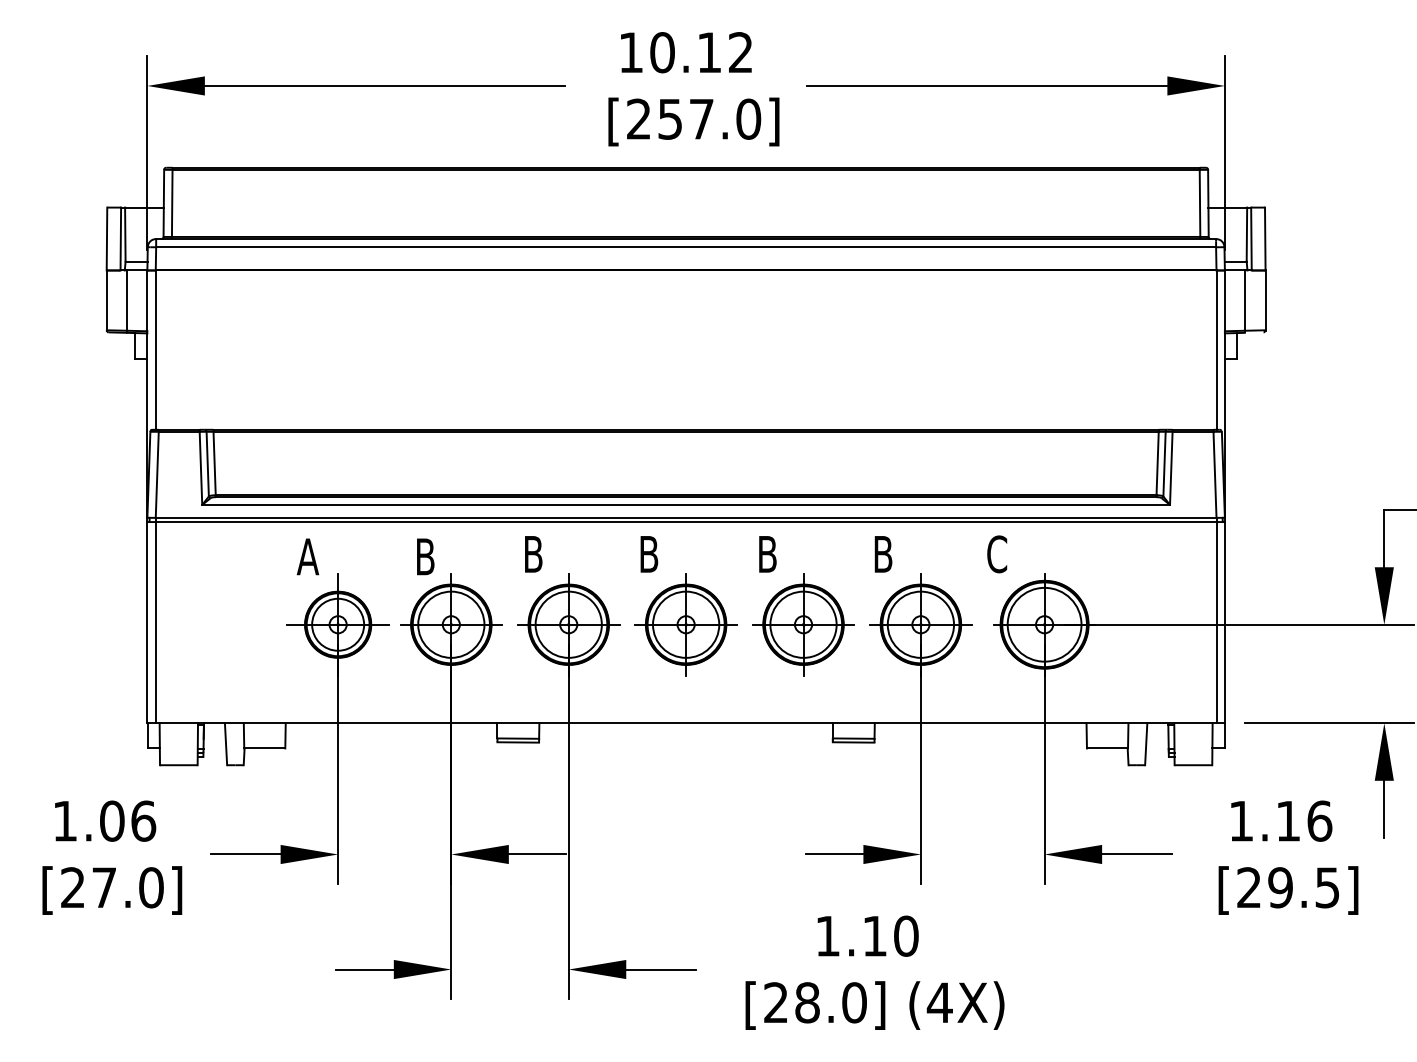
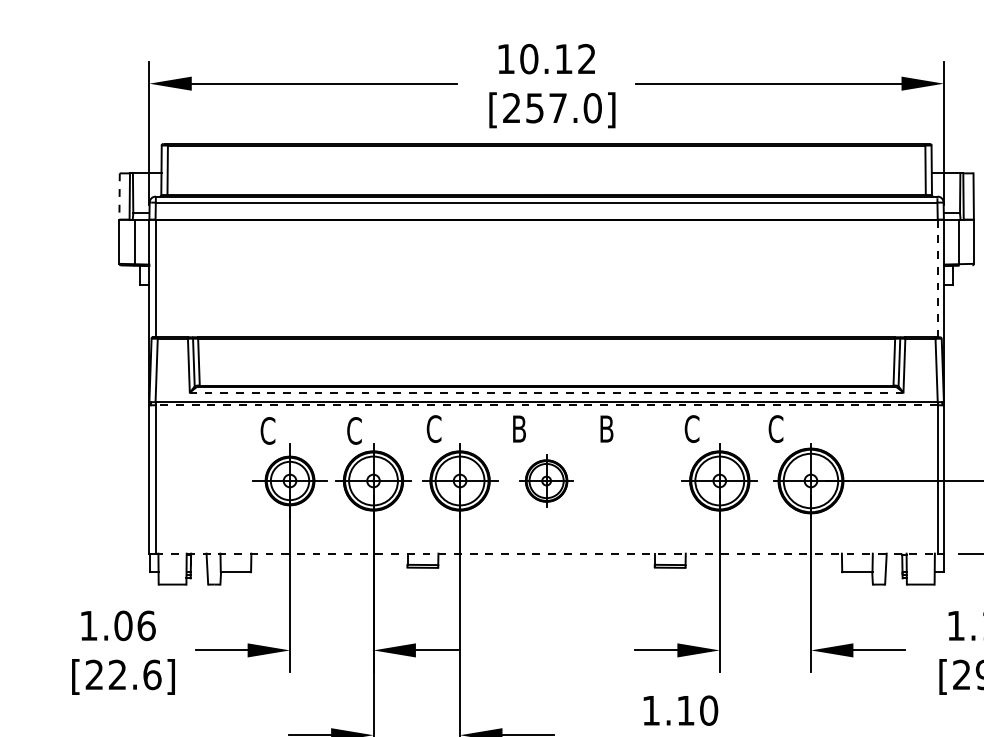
line: (106, 239) -> (119, 196), solid -> dashed
line: (1216, 350) -> (937, 278), solid -> dashed
line: (686, 504) -> (546, 392), solid -> dashed
line: (685, 522) -> (546, 405), solid -> dashed
text: (533, 554) -> (434, 429), B -> C
text: (883, 554) -> (692, 429), B -> C
text: (307, 556) -> (267, 430), A -> C
text: (425, 556) -> (354, 430), B -> C
part: (685, 624) -> (546, 480), size x0.7
part: (803, 624) -> (633, 480), removed
line: (686, 723) -> (546, 553), solid -> dashed
text: (128, 887) -> (135, 674), [27.0] -> [22.6]

